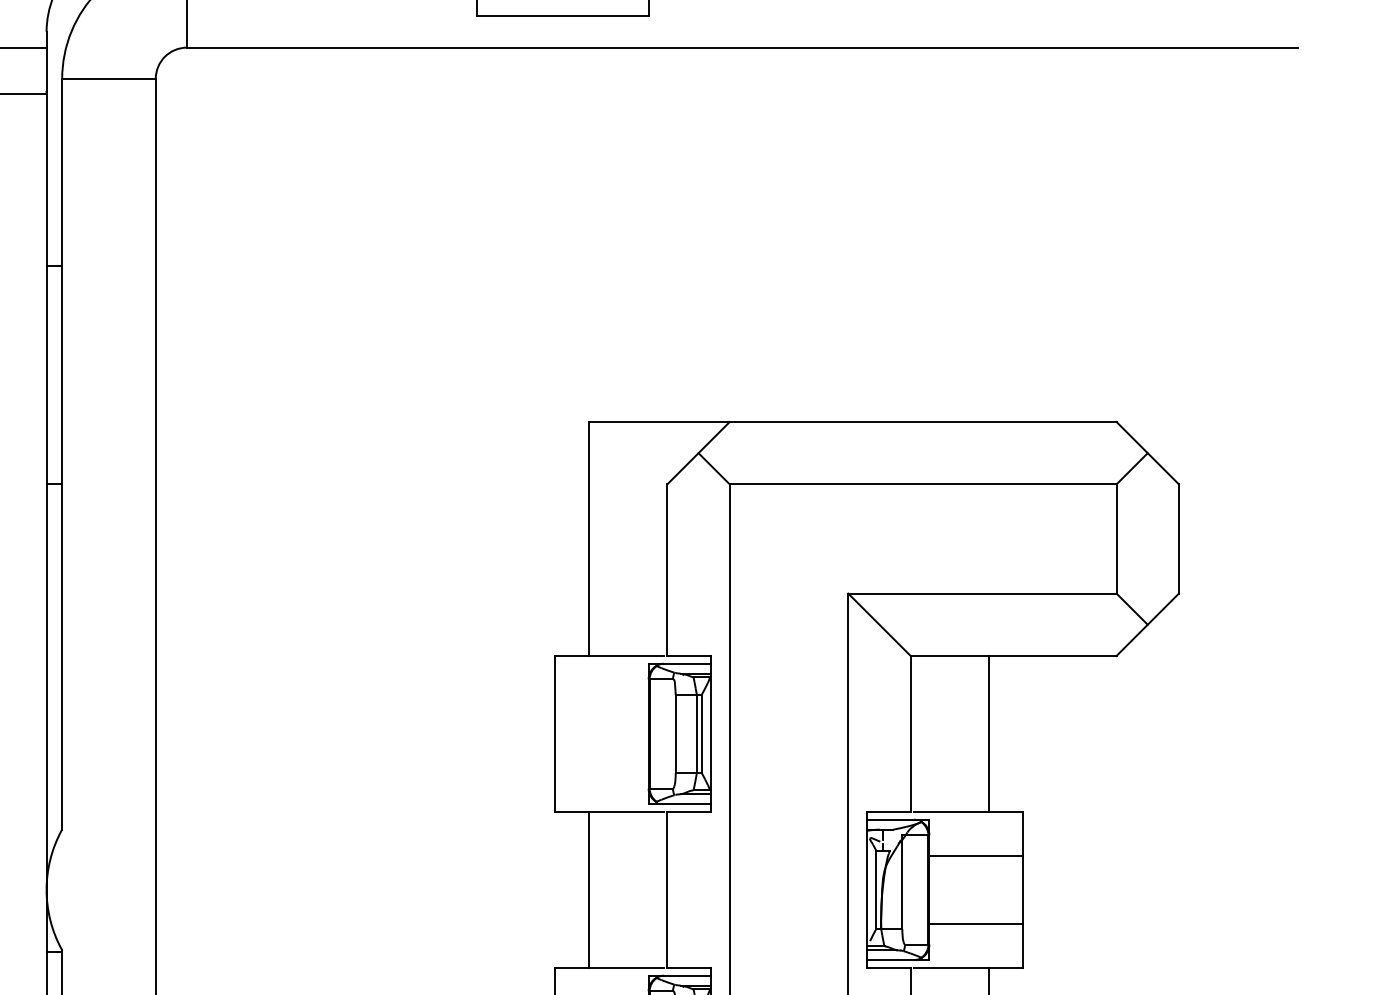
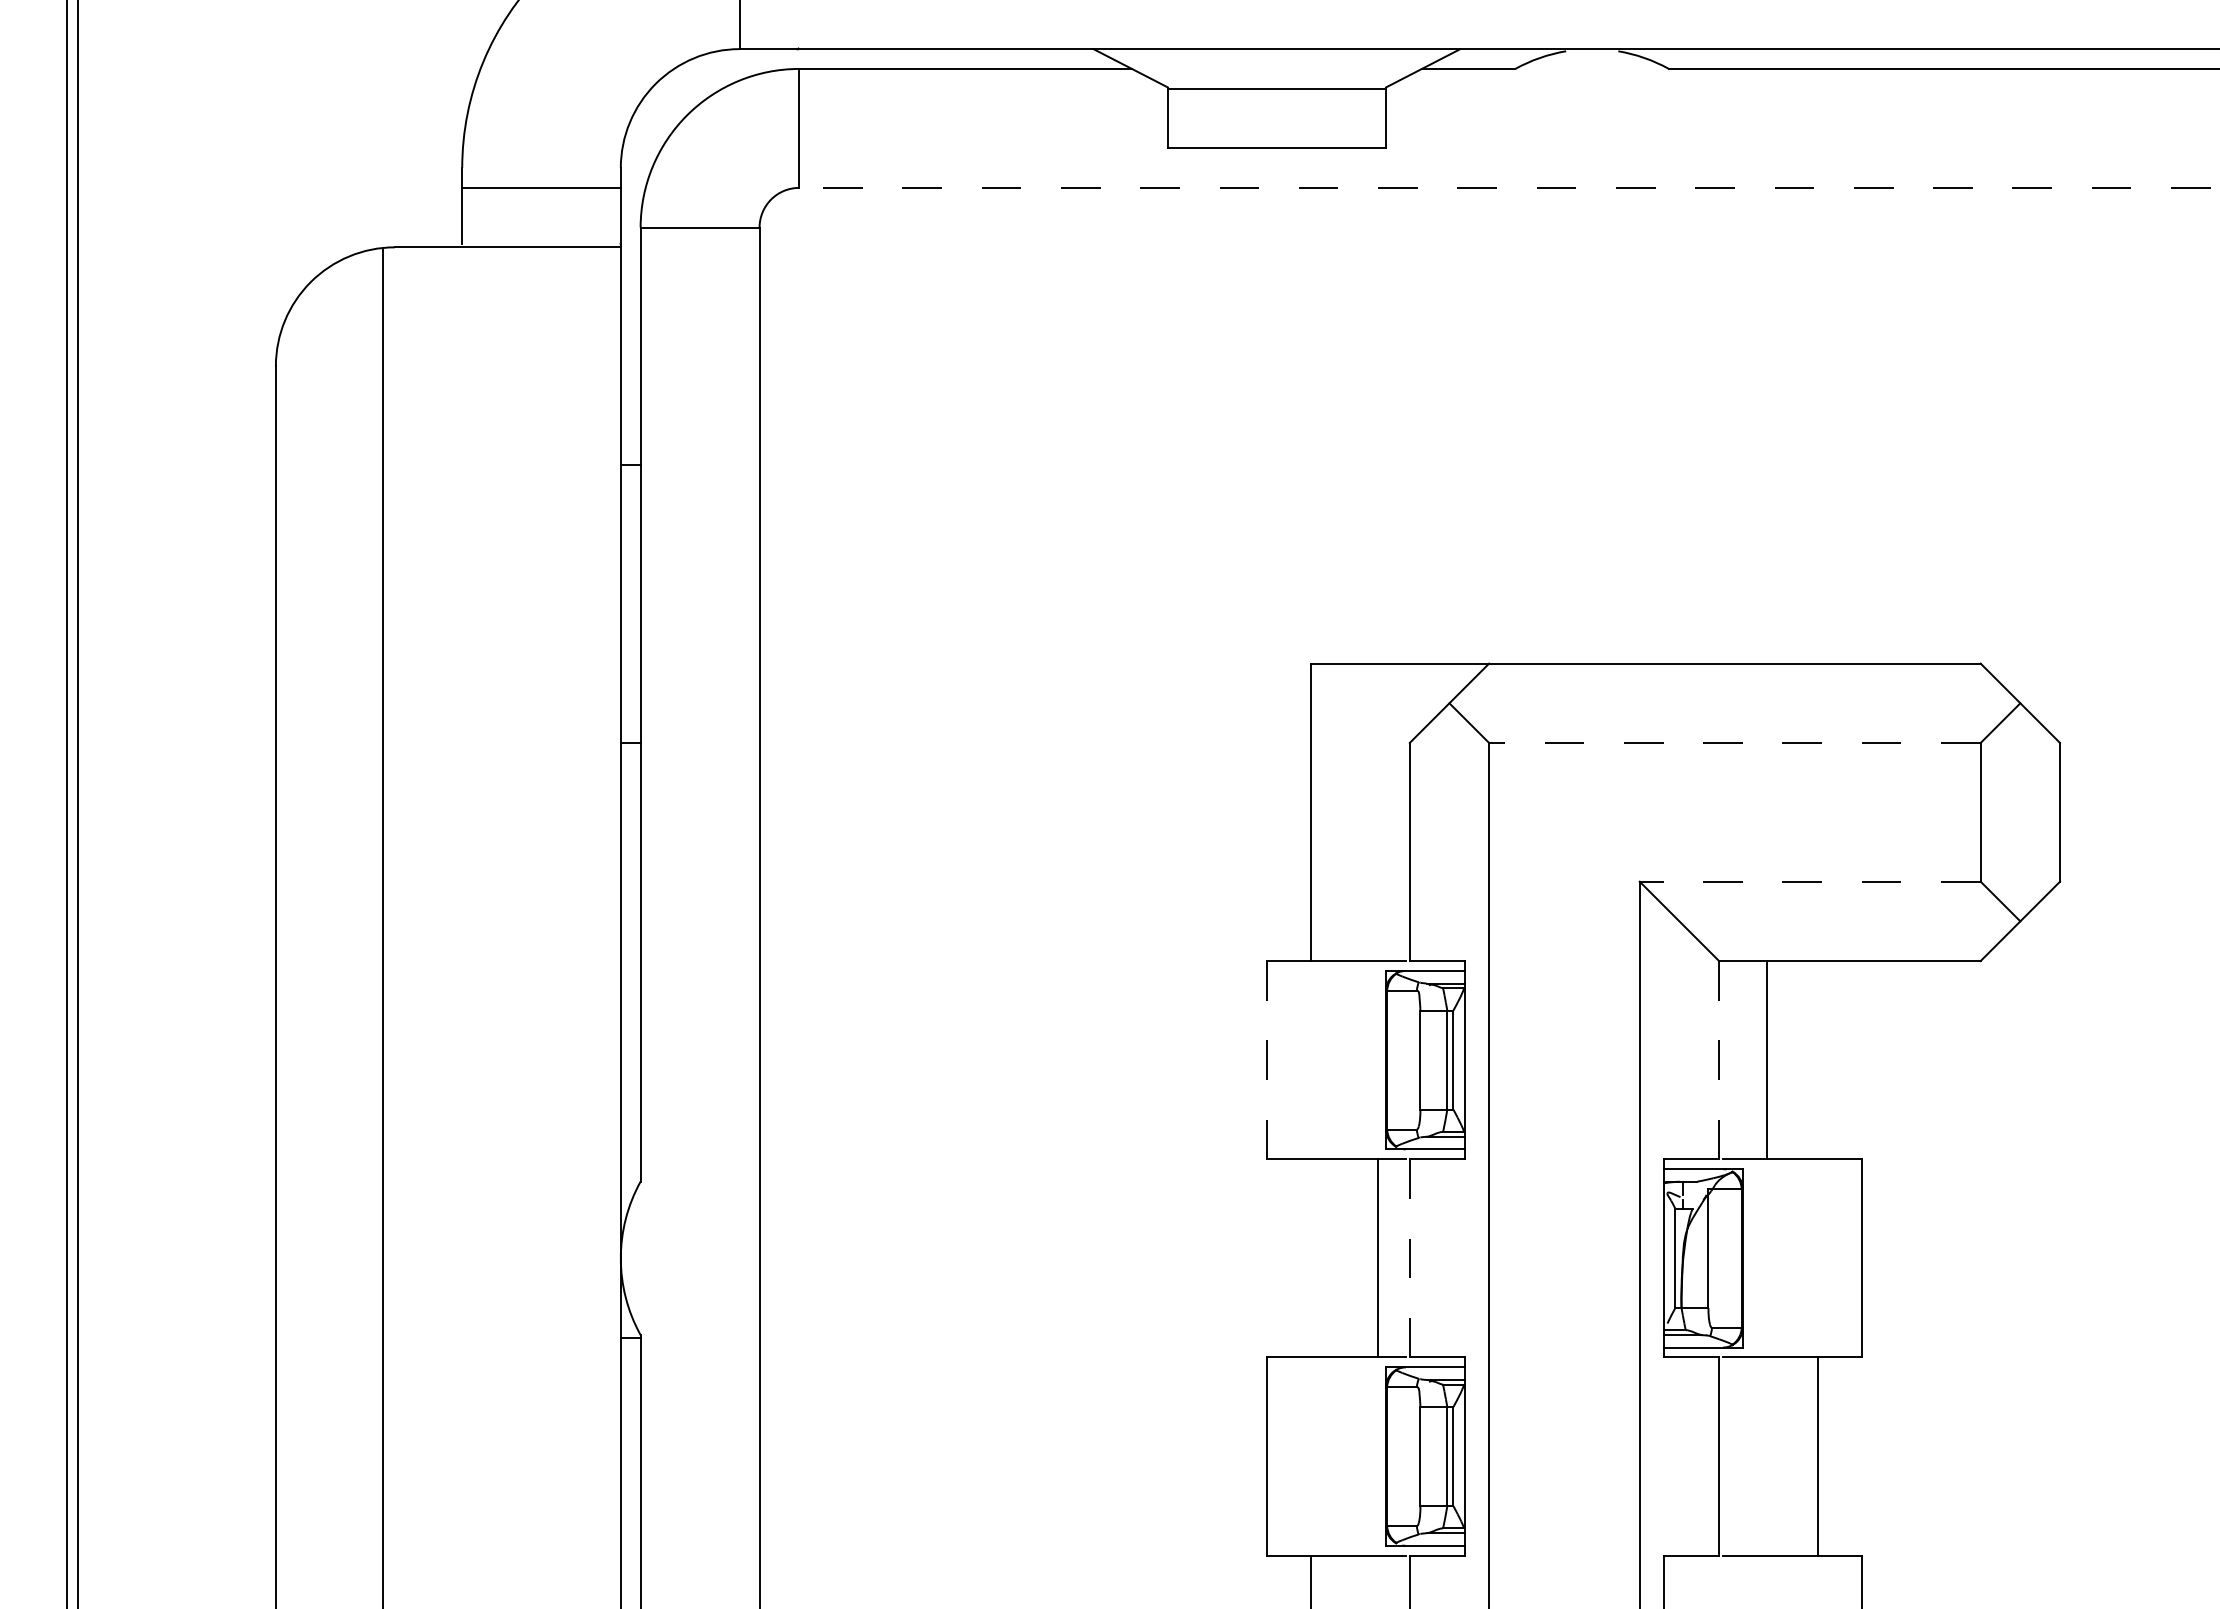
line: (741, 47) -> (1504, 187), solid -> dashed
line: (922, 484) -> (1734, 742), solid -> dashed
line: (981, 593) -> (1809, 881), solid -> dashed
line: (555, 734) -> (1267, 1060), solid -> dashed
line: (911, 734) -> (1719, 1060), solid -> dashed
line: (988, 734) -> (1767, 1060), moved
line: (975, 855) -> (1801, 1214), removed
line: (667, 889) -> (1409, 1257), solid -> dashed
line: (589, 890) -> (1377, 1258), moved
line: (975, 923) -> (1801, 1301), removed

